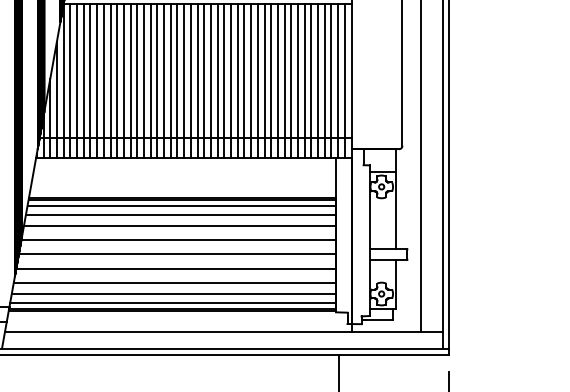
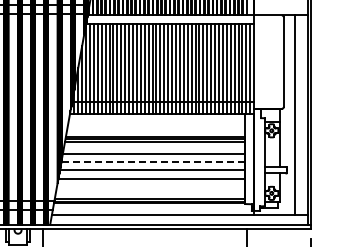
line: (180, 215) -> (154, 147), removed
line: (179, 239) -> (153, 161), solid -> dashed
line: (175, 282) -> (151, 186), removed
line: (173, 294) -> (150, 193), removed

